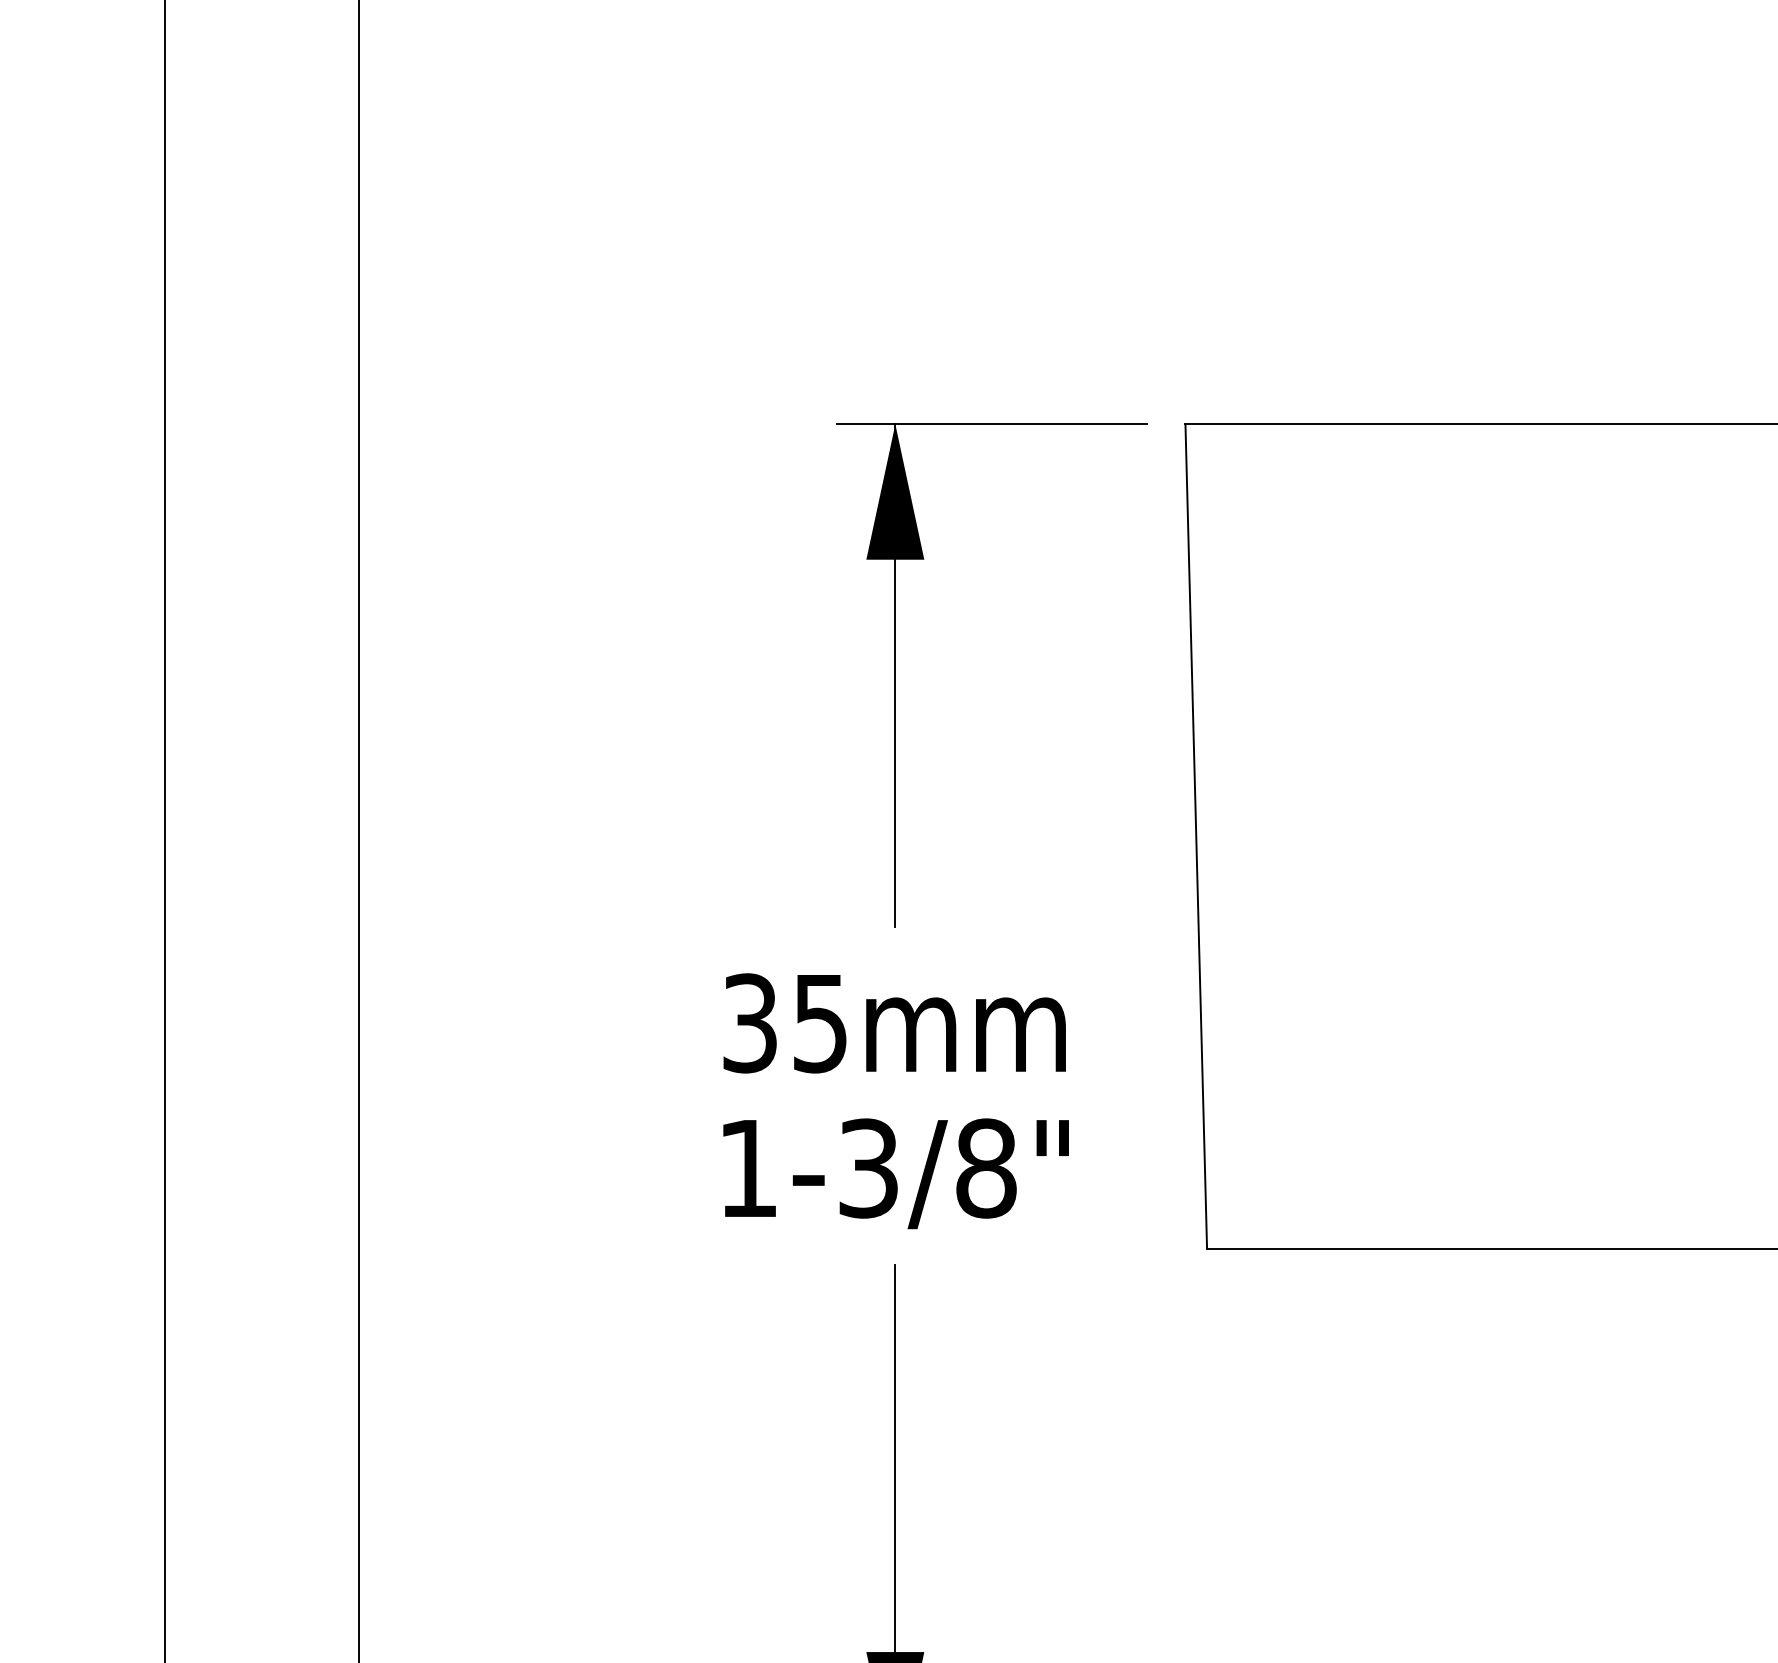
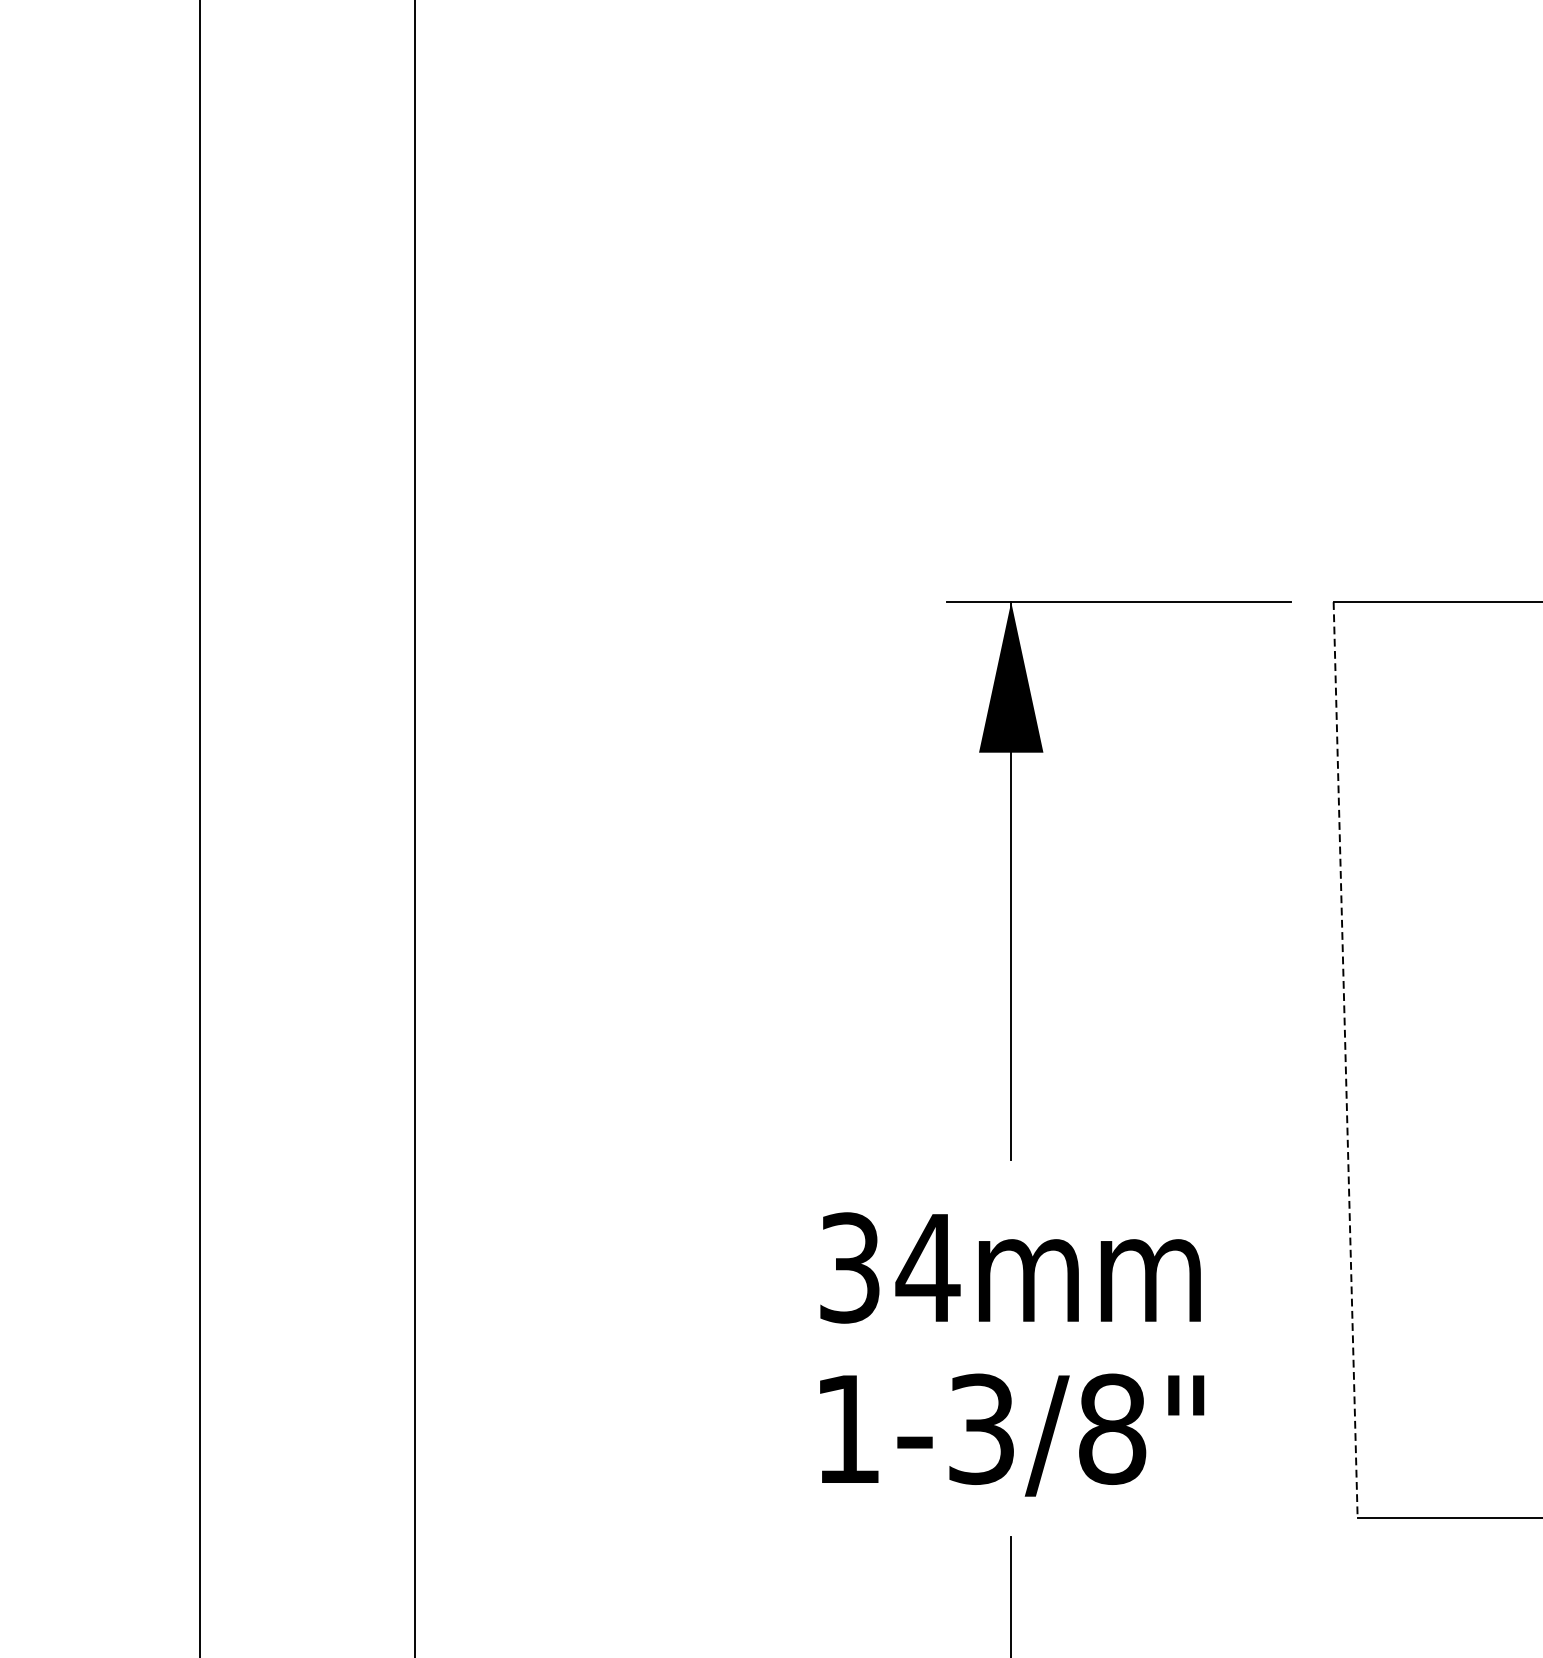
line: (1196, 836) -> (1345, 1060), solid -> dashed
text: (820, 1024) -> (928, 1269), 35 -> 34

